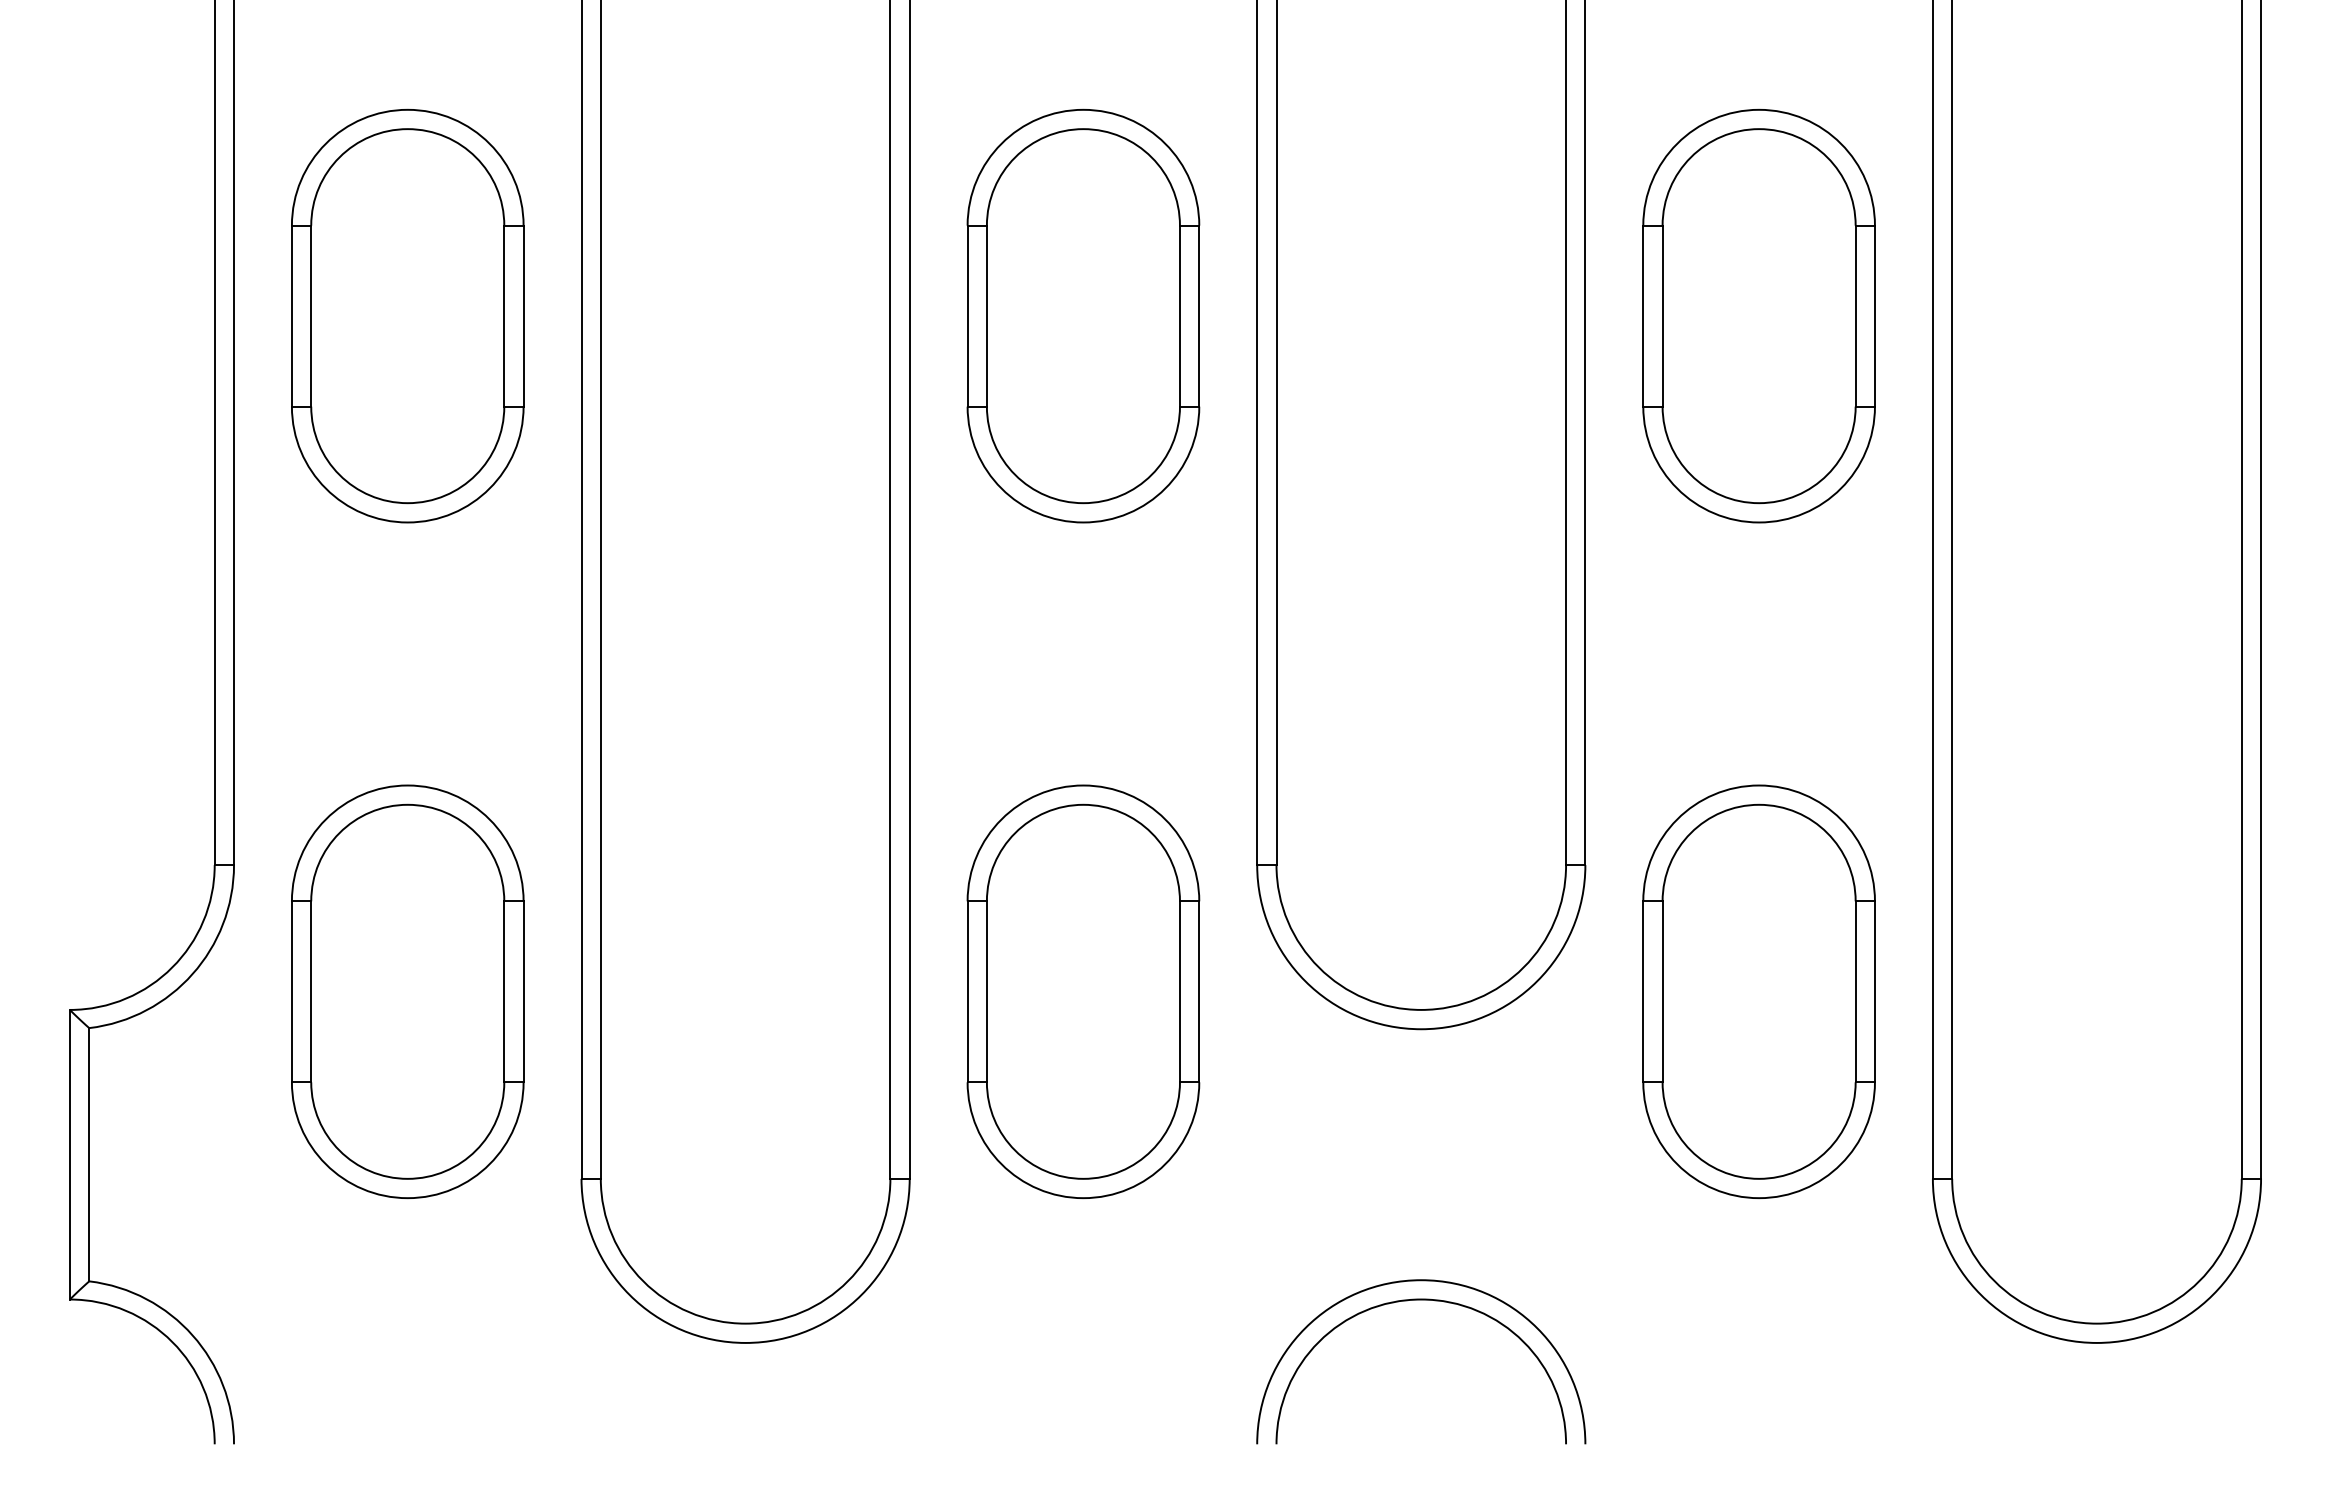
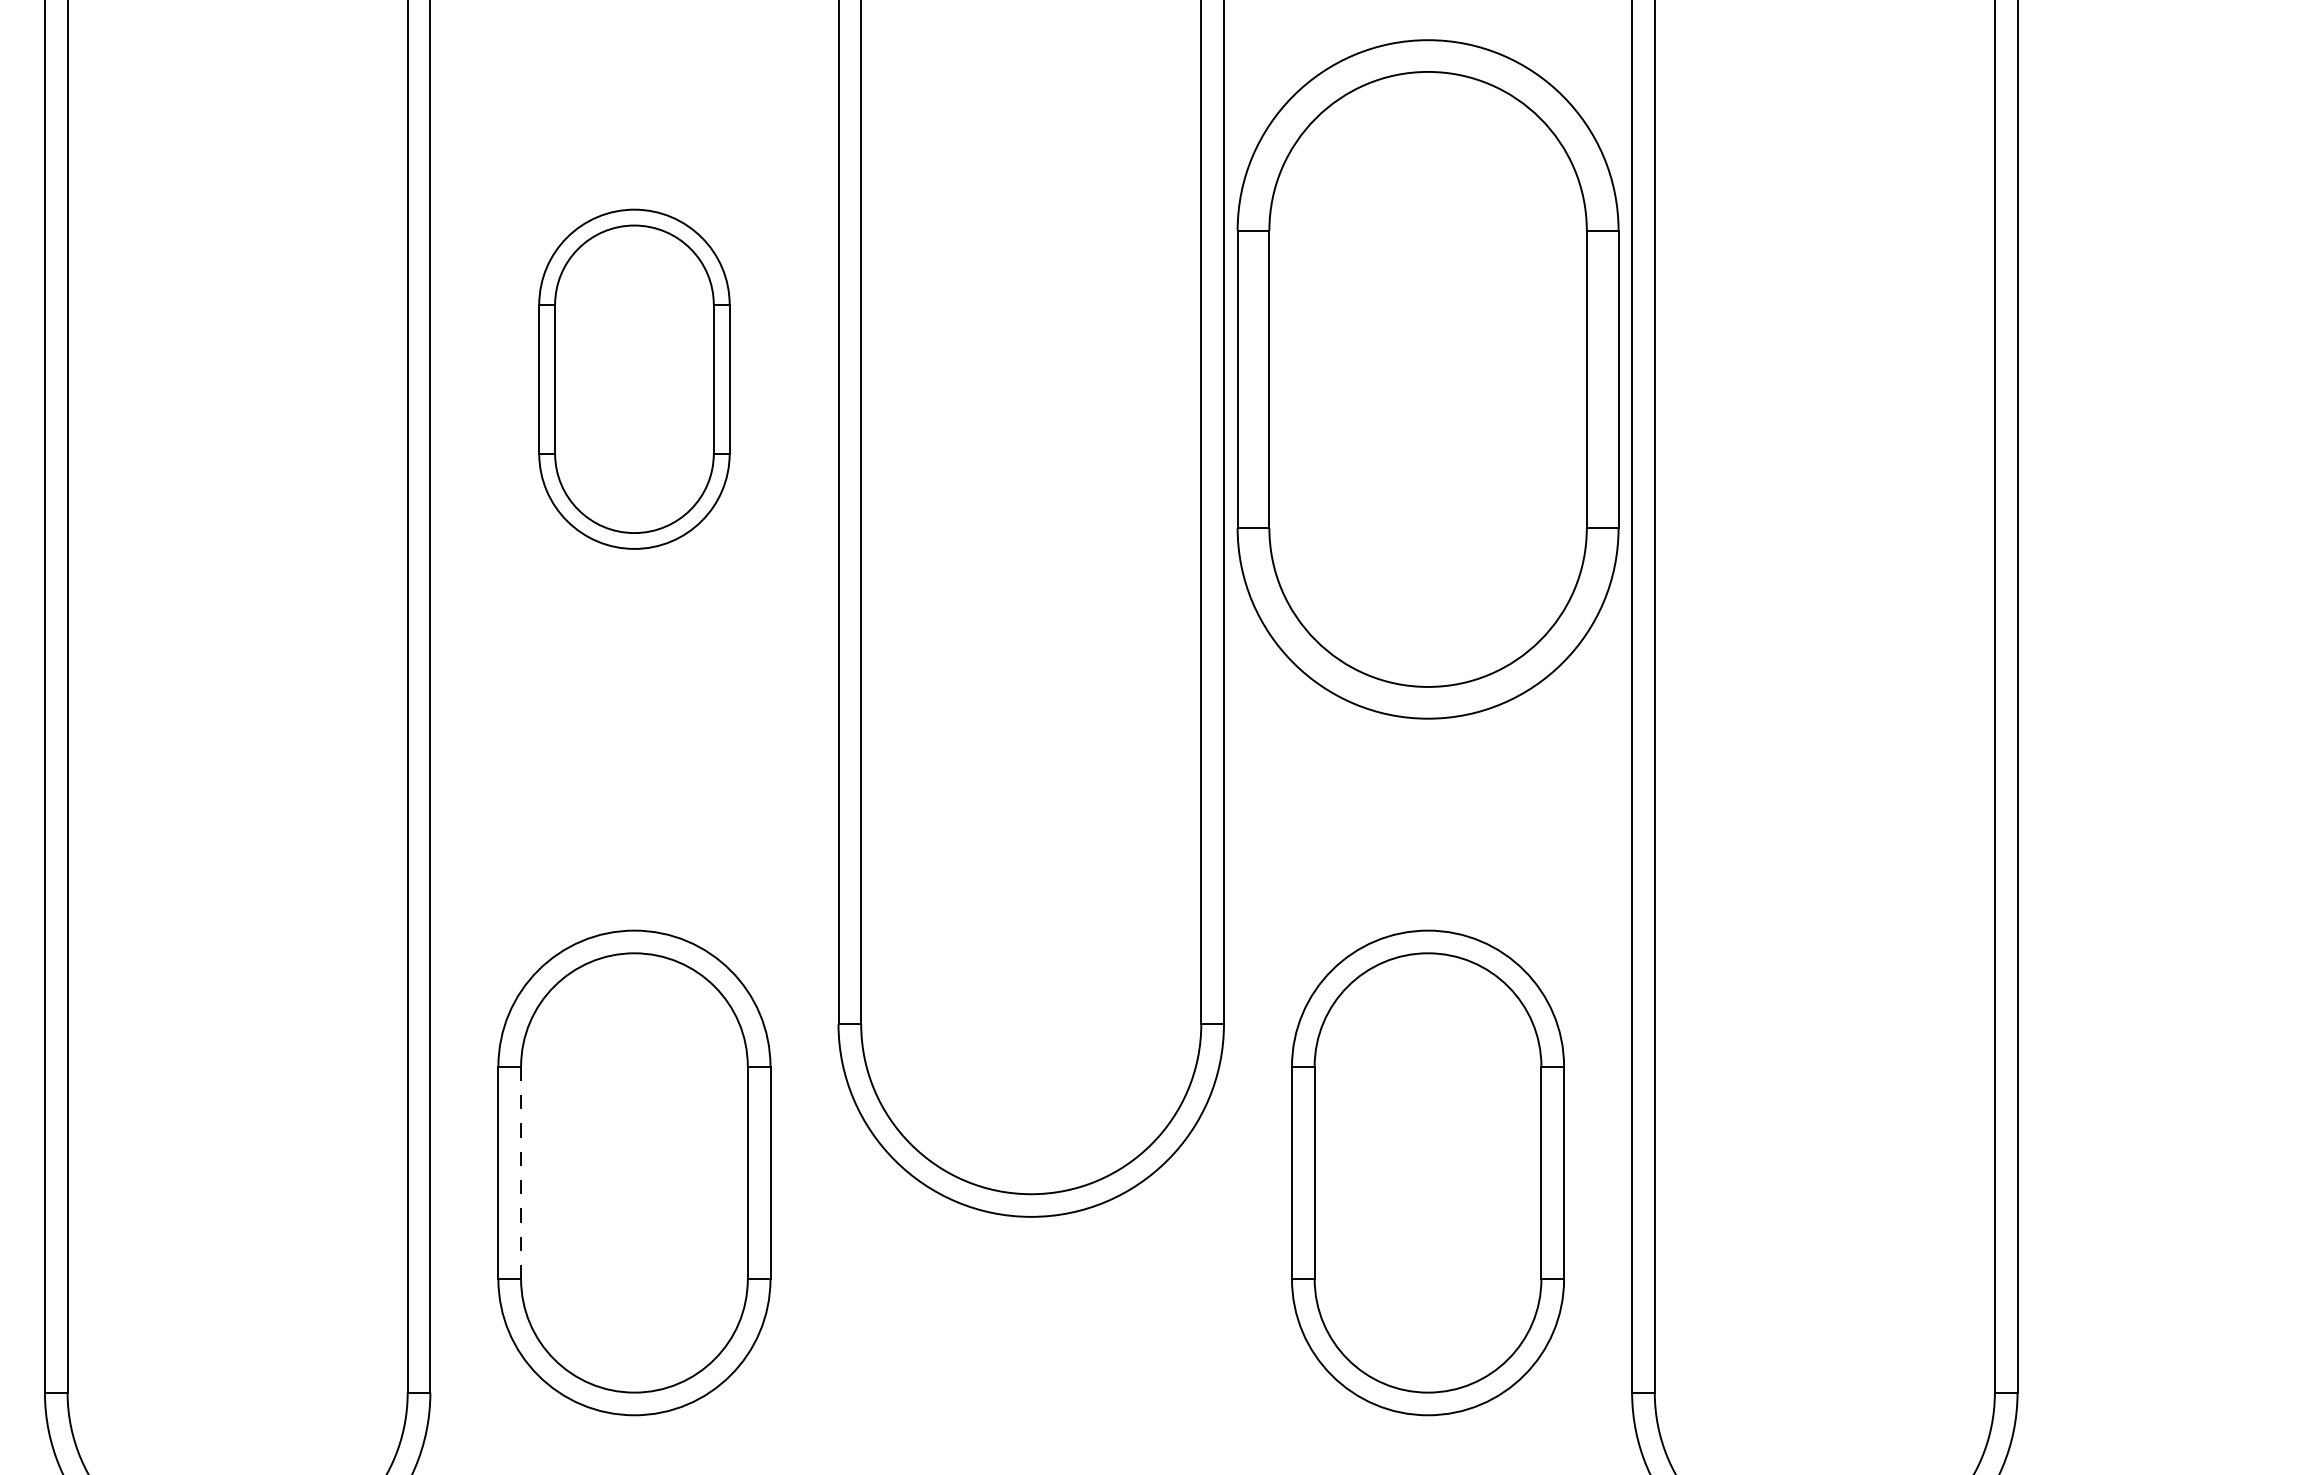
part: (1083, 315) -> (634, 378), size x0.7
part: (1758, 315) -> (1427, 378), size x1.4
line: (986, 992) -> (520, 1173), solid -> dashed

